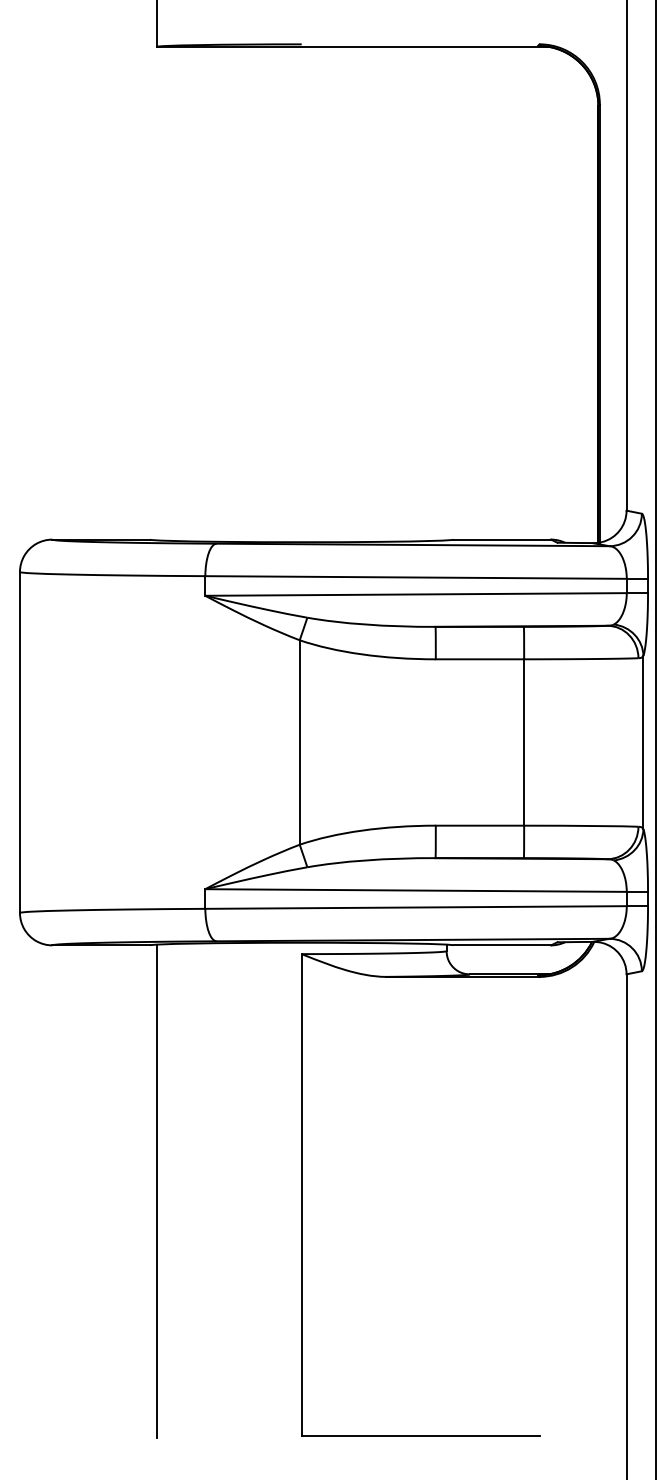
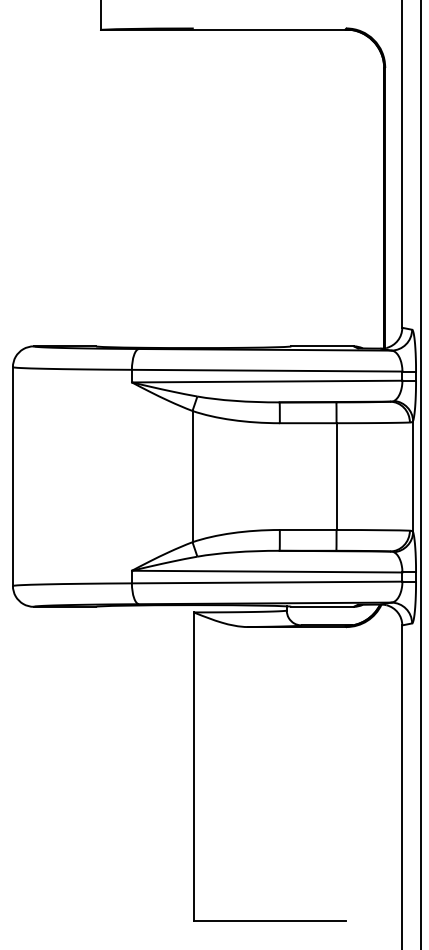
line: (156, 1191) -> (100, 764), removed

